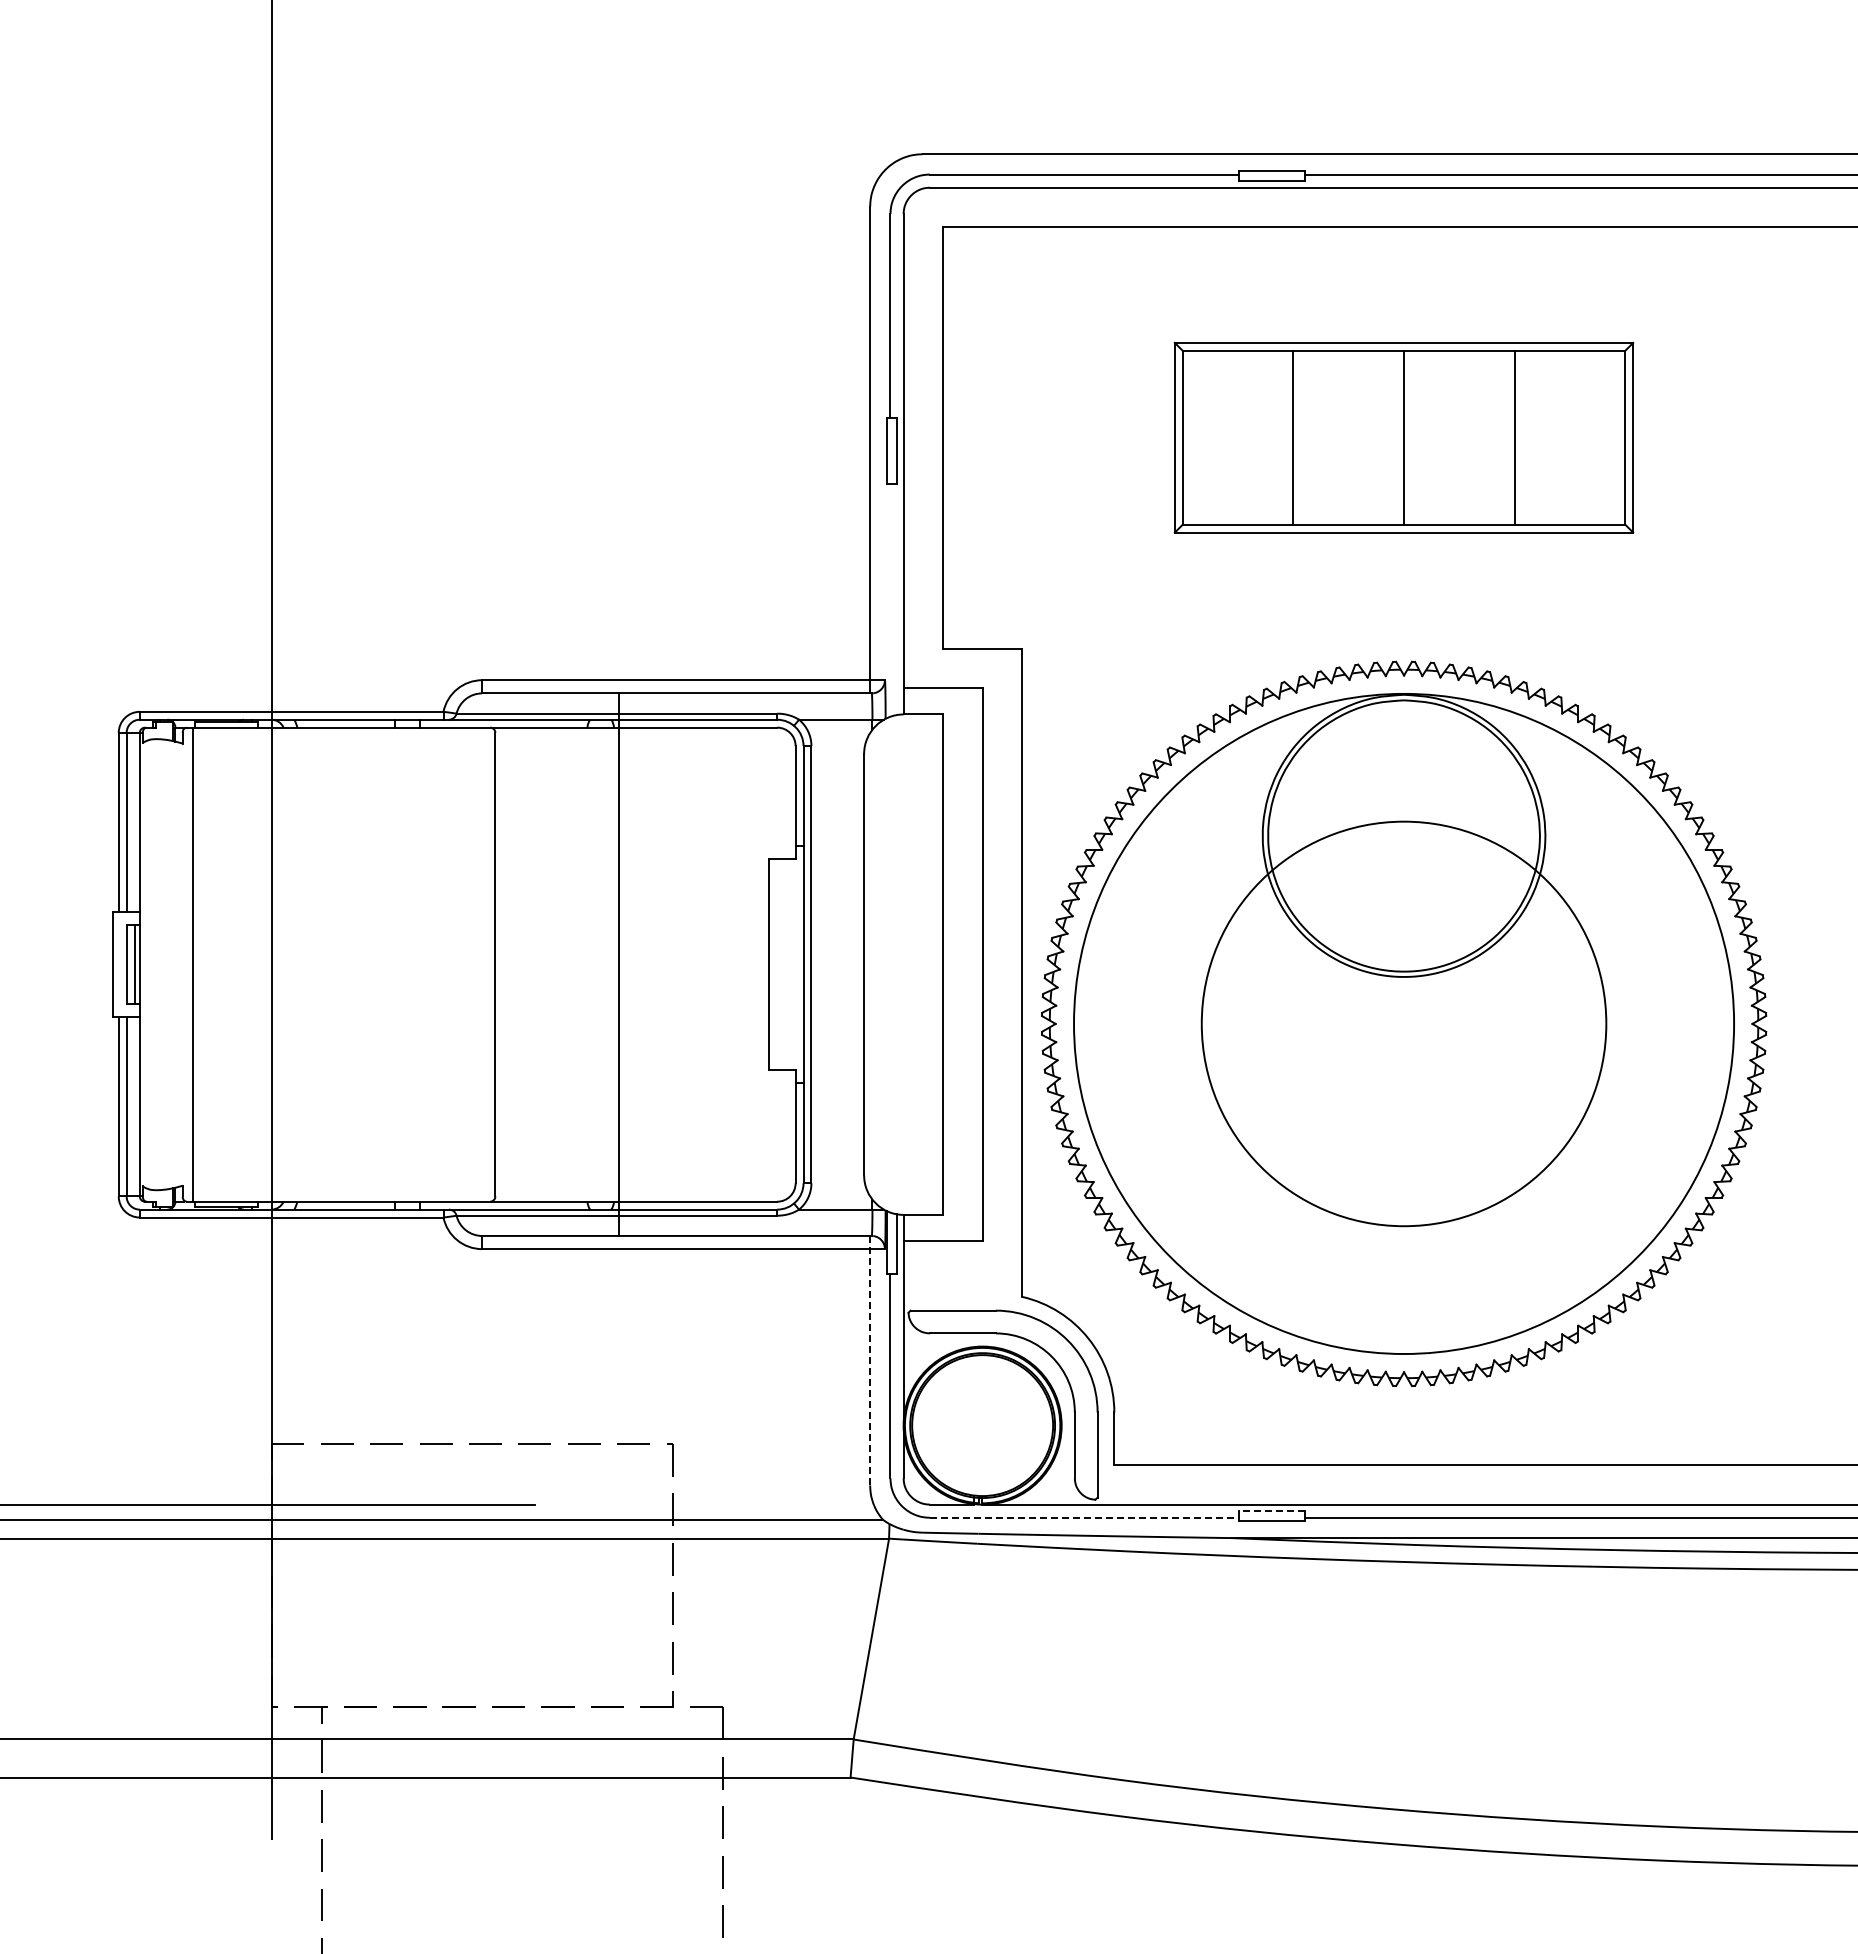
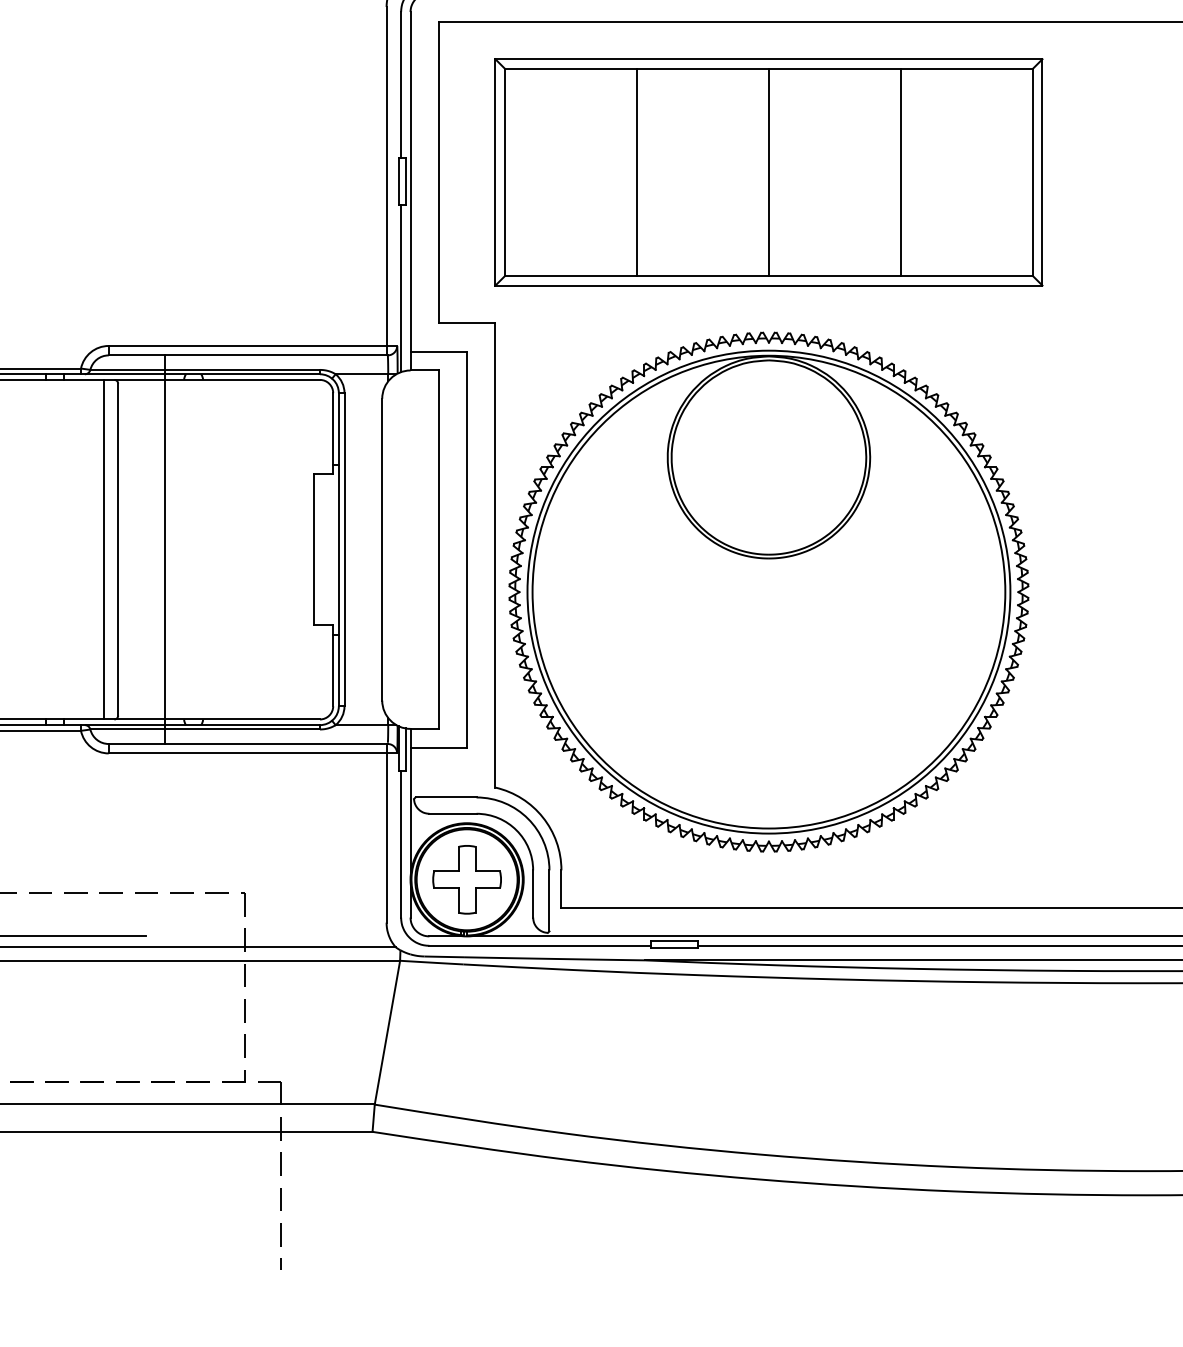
part: (1403, 437) -> (768, 172), size x1.67
line: (890, 600) -> (401, 288), added
line: (475, 964) -> (103, 549), added
line: (619, 964) -> (165, 549), moved
circle: (1403, 1023) -> (768, 591), size x1.67
line: (870, 1360) -> (386, 833), dashed -> solid
part: (982, 1425) -> (467, 879), added
line: (1272, 1511) -> (674, 941), dashed -> solid
line: (1084, 1517) -> (540, 945), dashed -> solid

